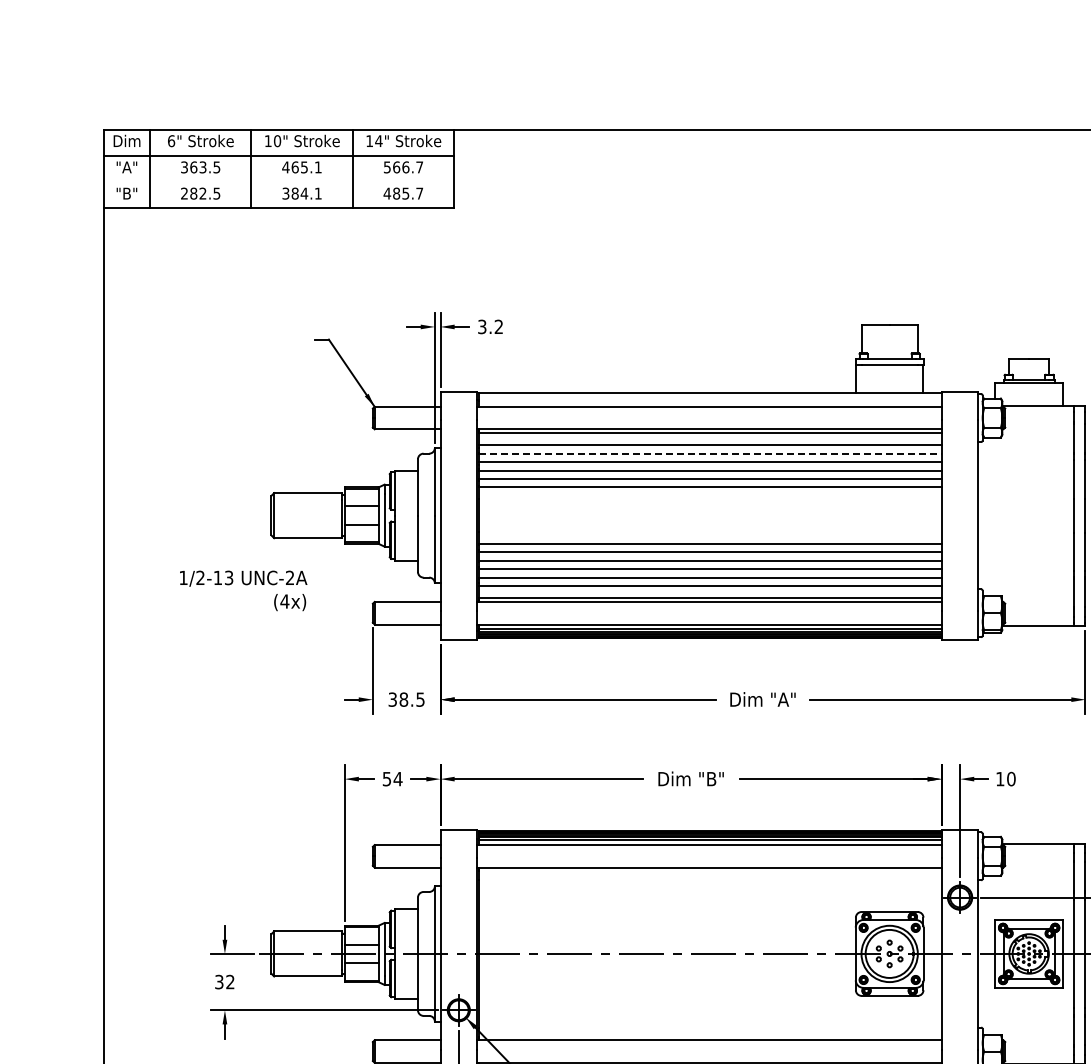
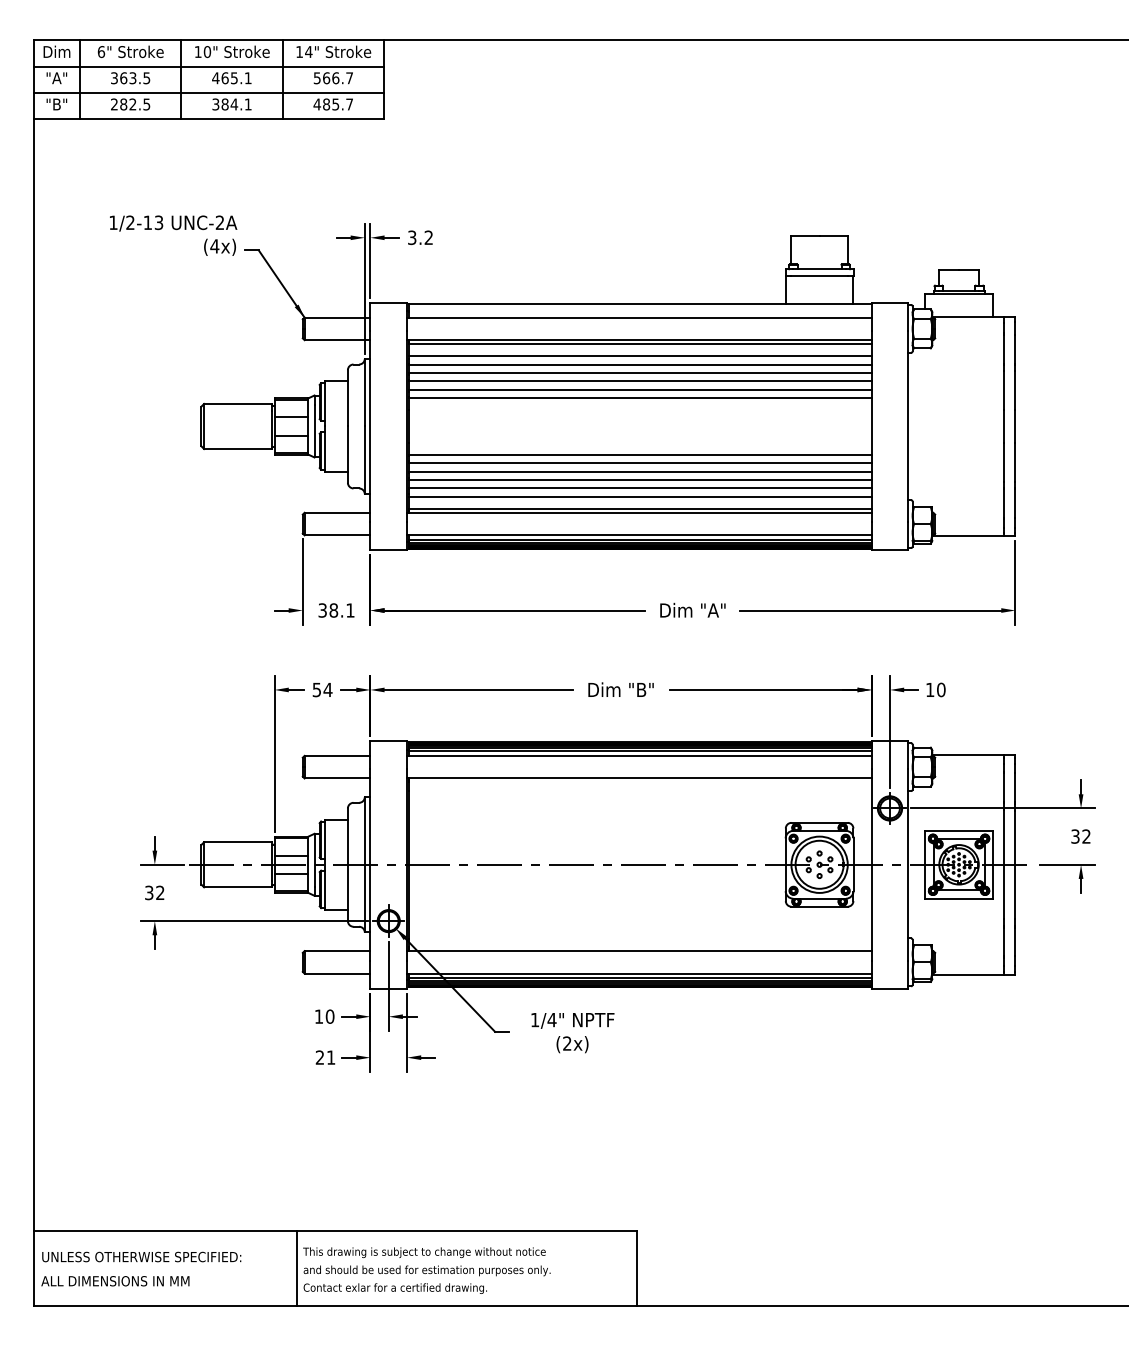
line: (278, 181) -> (208, 92), added
line: (710, 453) -> (640, 364), dashed -> solid
text: (243, 590) -> (173, 235), moved
text: (420, 699) -> (350, 610), 38.5 -> 38.1

